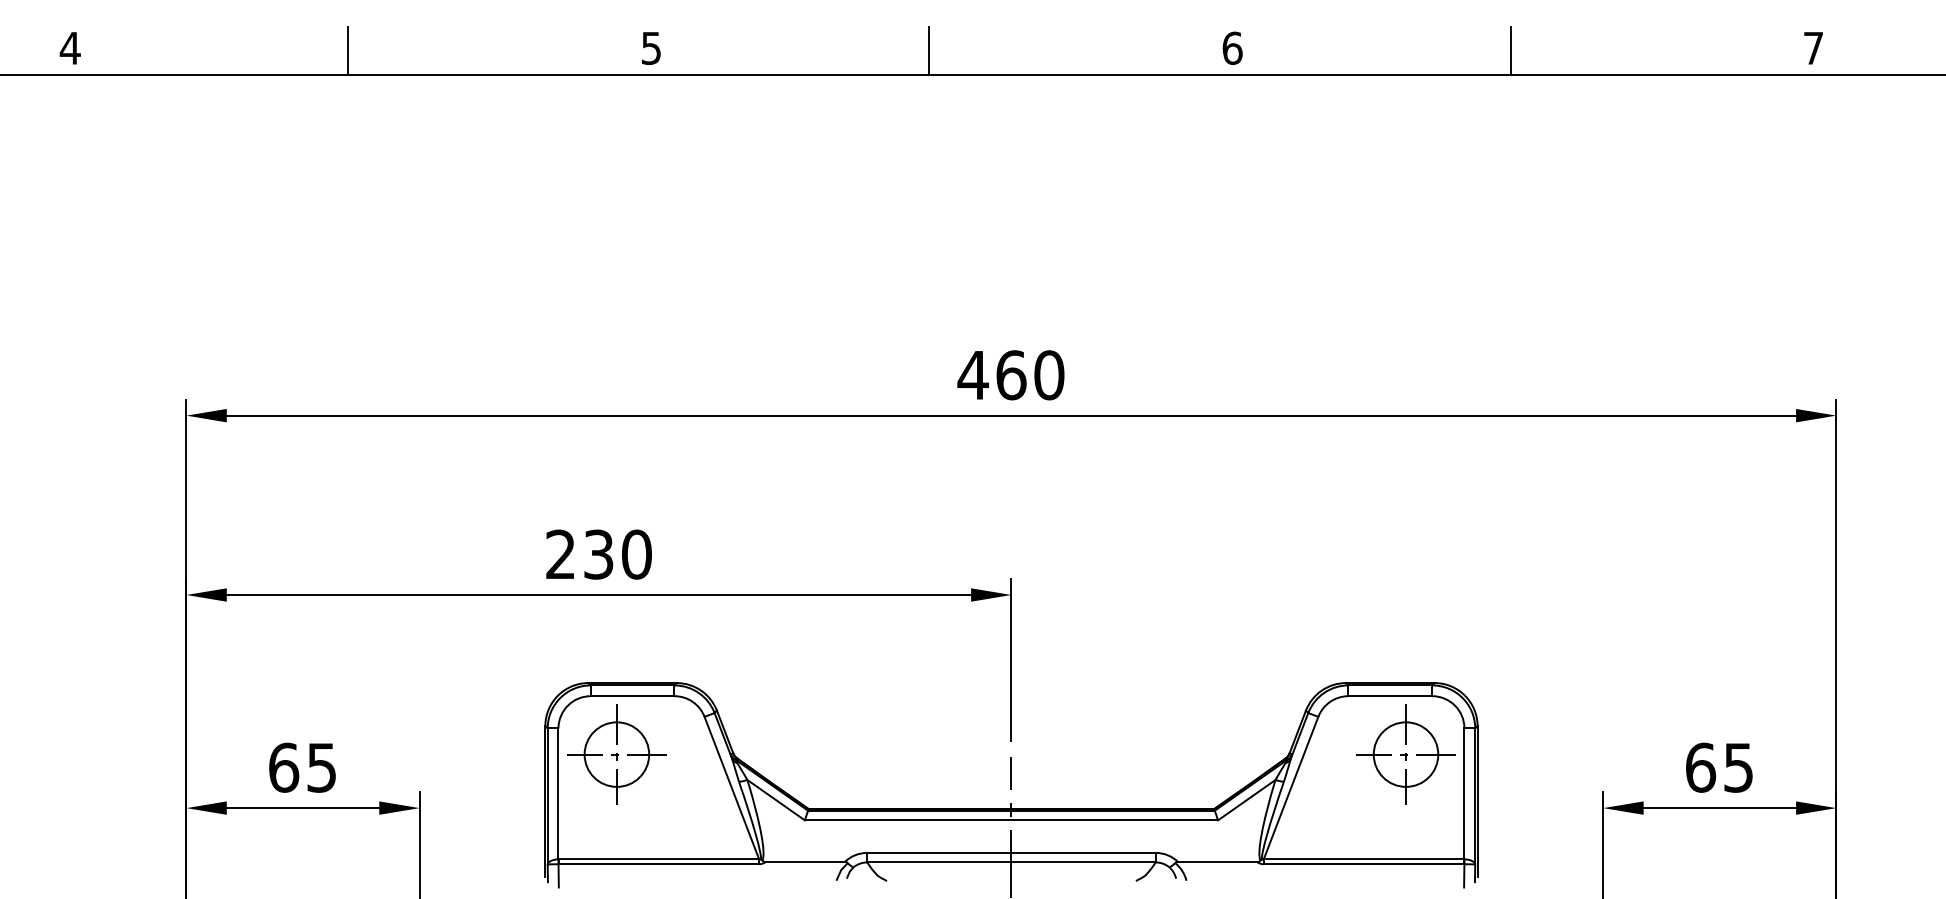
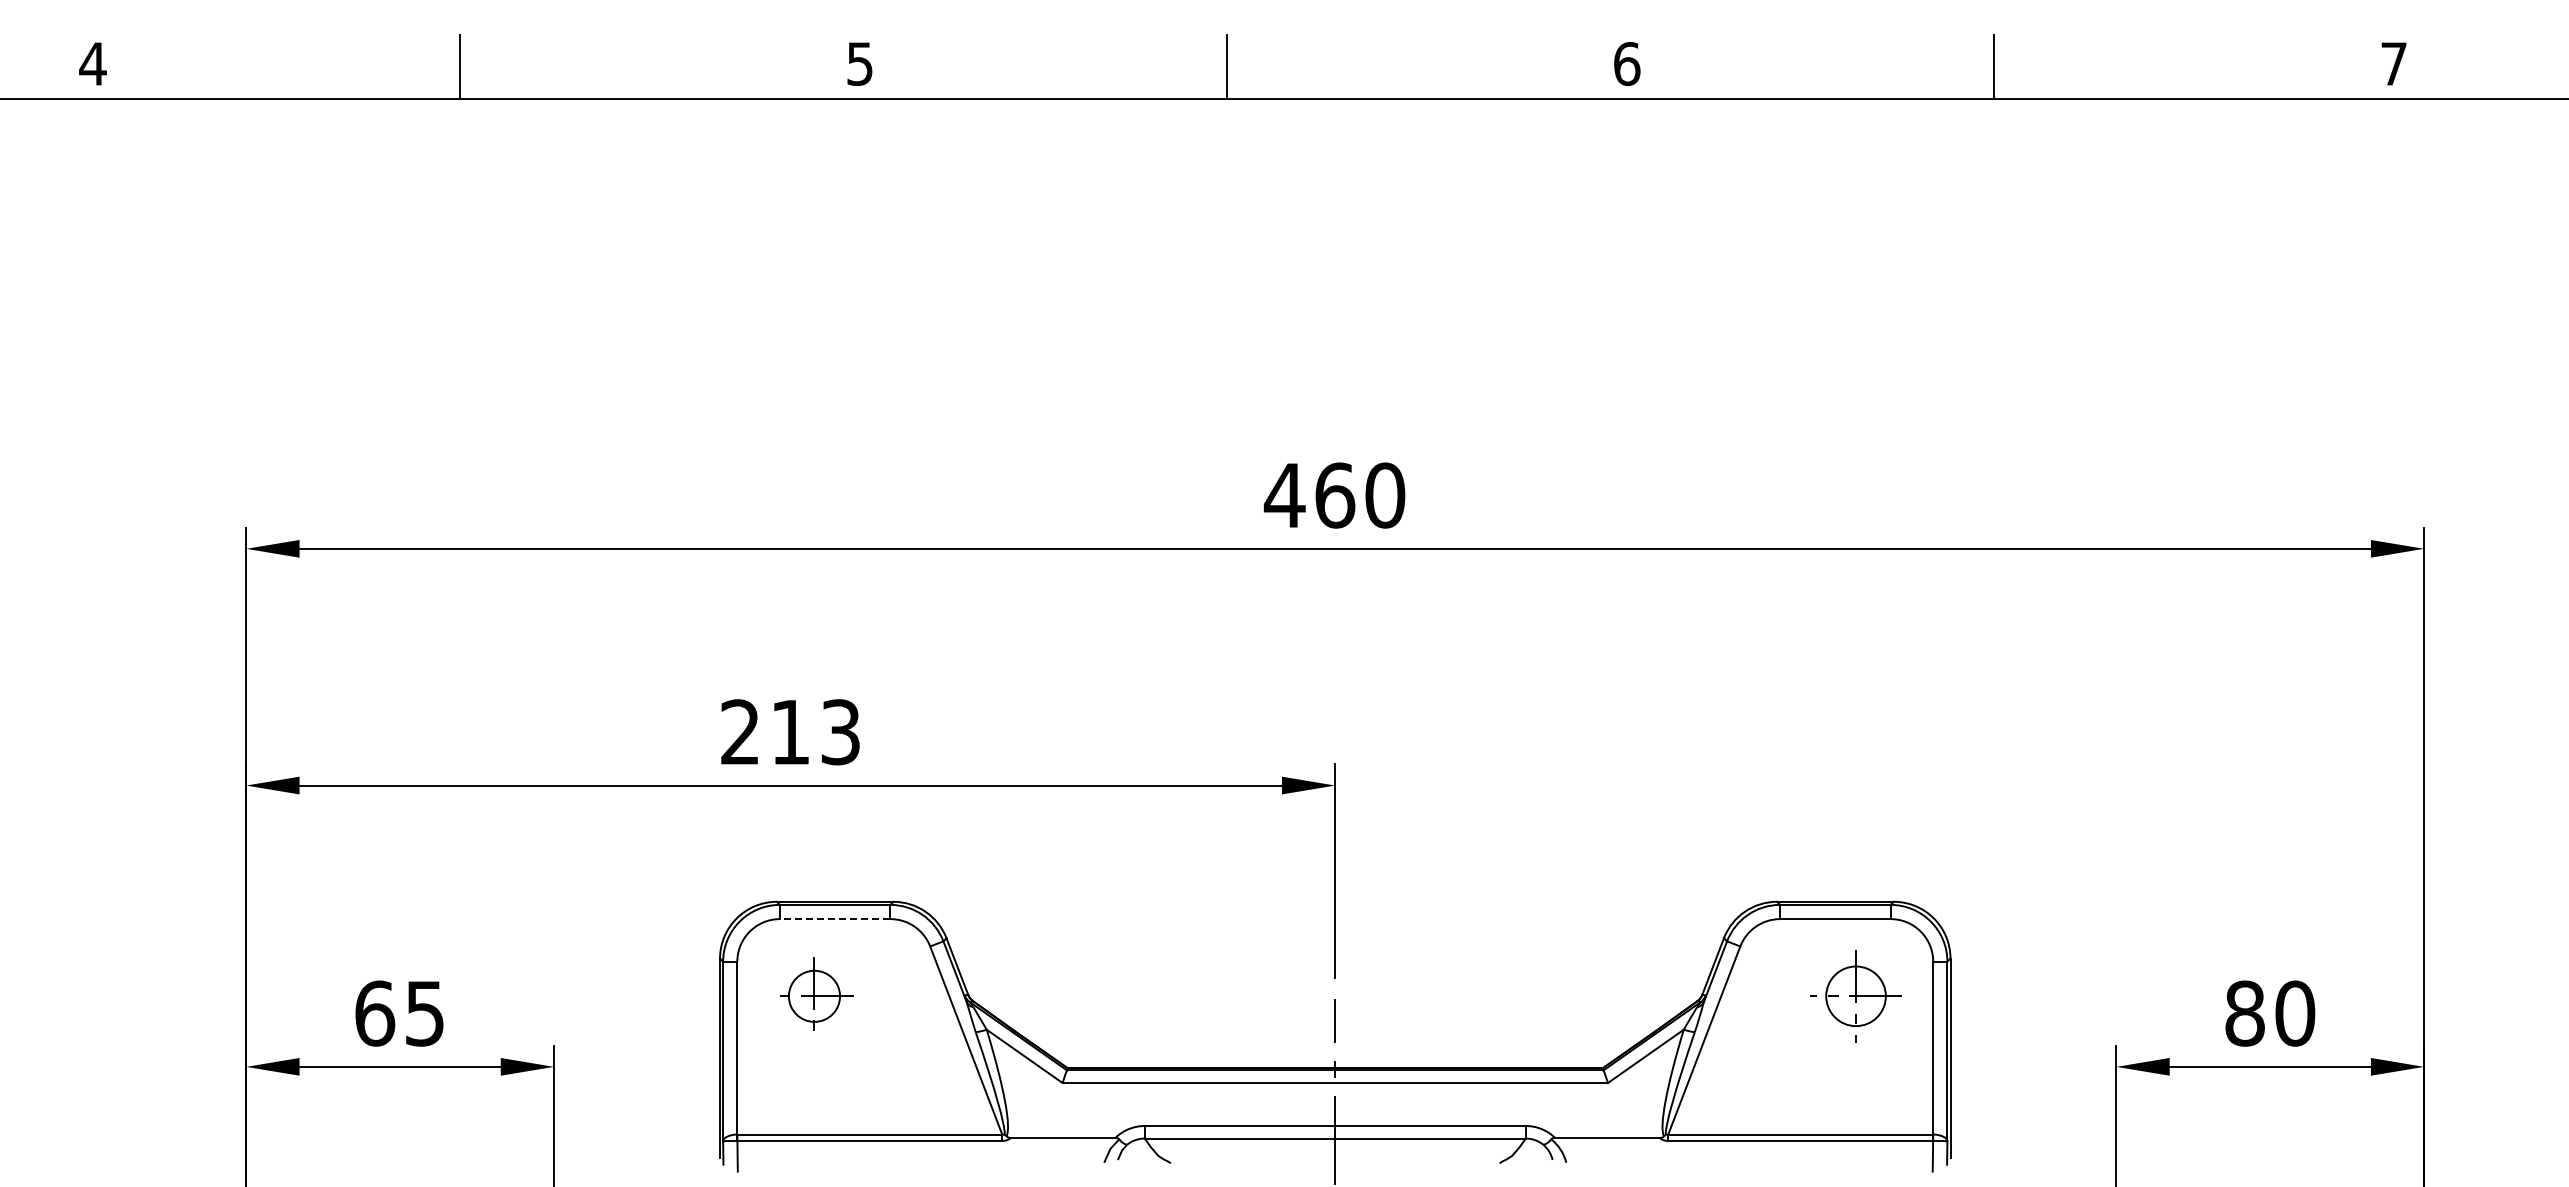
text: (617, 554) -> (815, 732), 230 -> 213
line: (632, 696) -> (834, 919), solid -> dashed
part: (616, 754) -> (814, 996), size x0.6
part: (1405, 754) -> (1855, 996), size x0.7
text: (1719, 767) -> (2270, 1013), 65 -> 80

